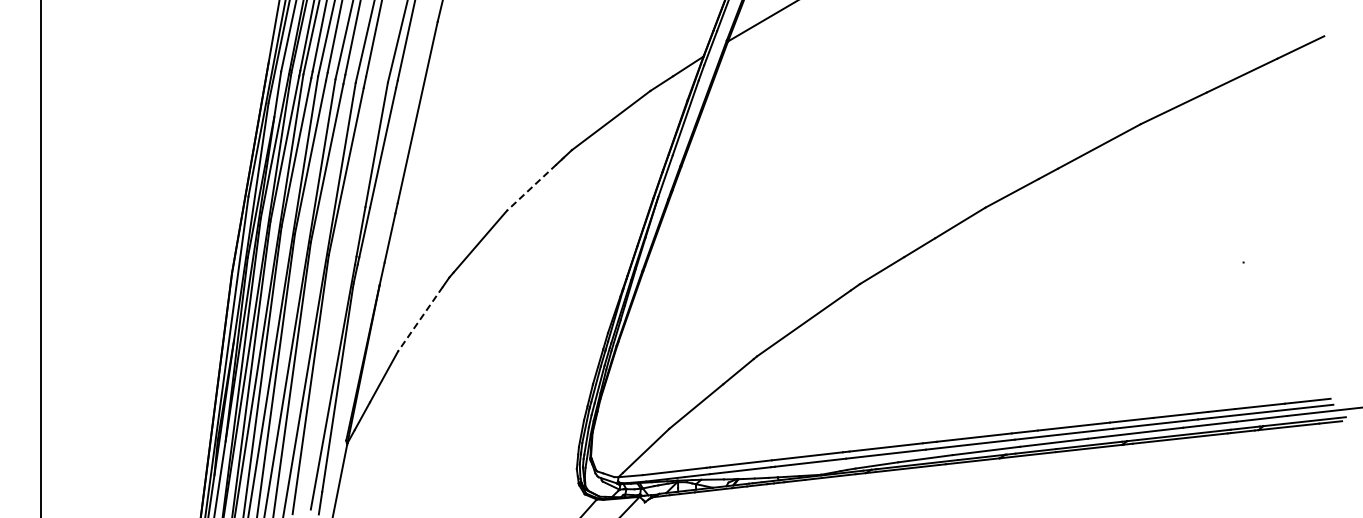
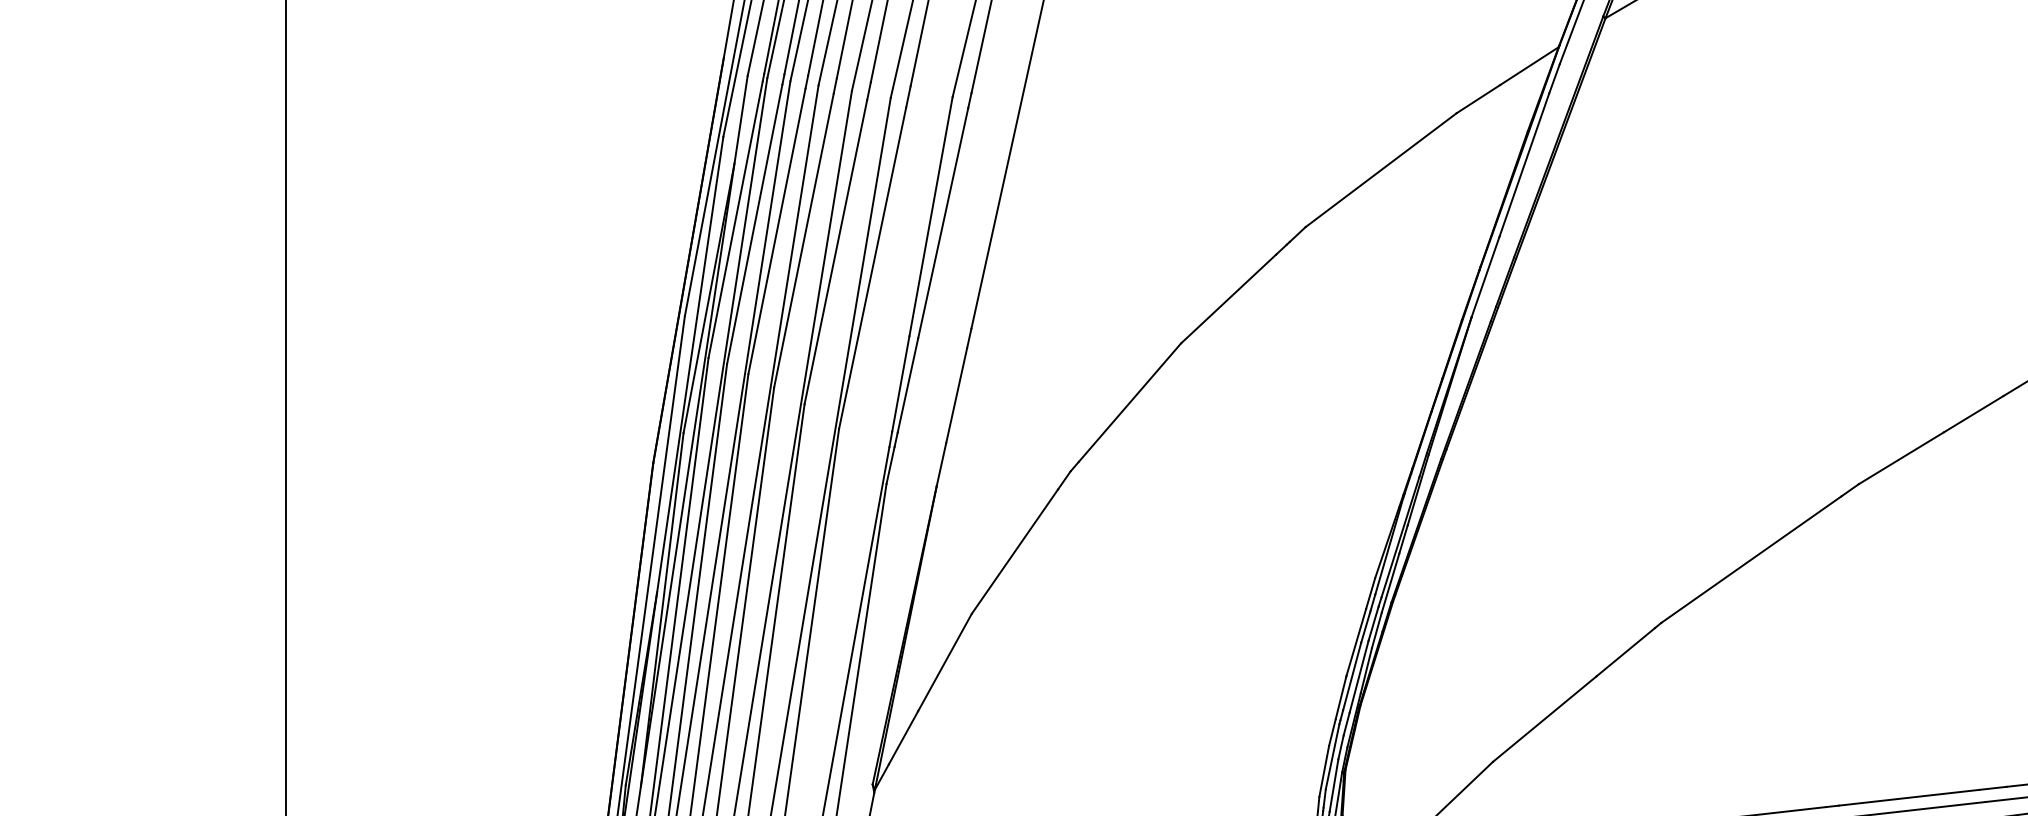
line: (531, 187) -> (1228, 298), dashed -> solid
line: (420, 319) -> (1015, 552), dashed -> solid

